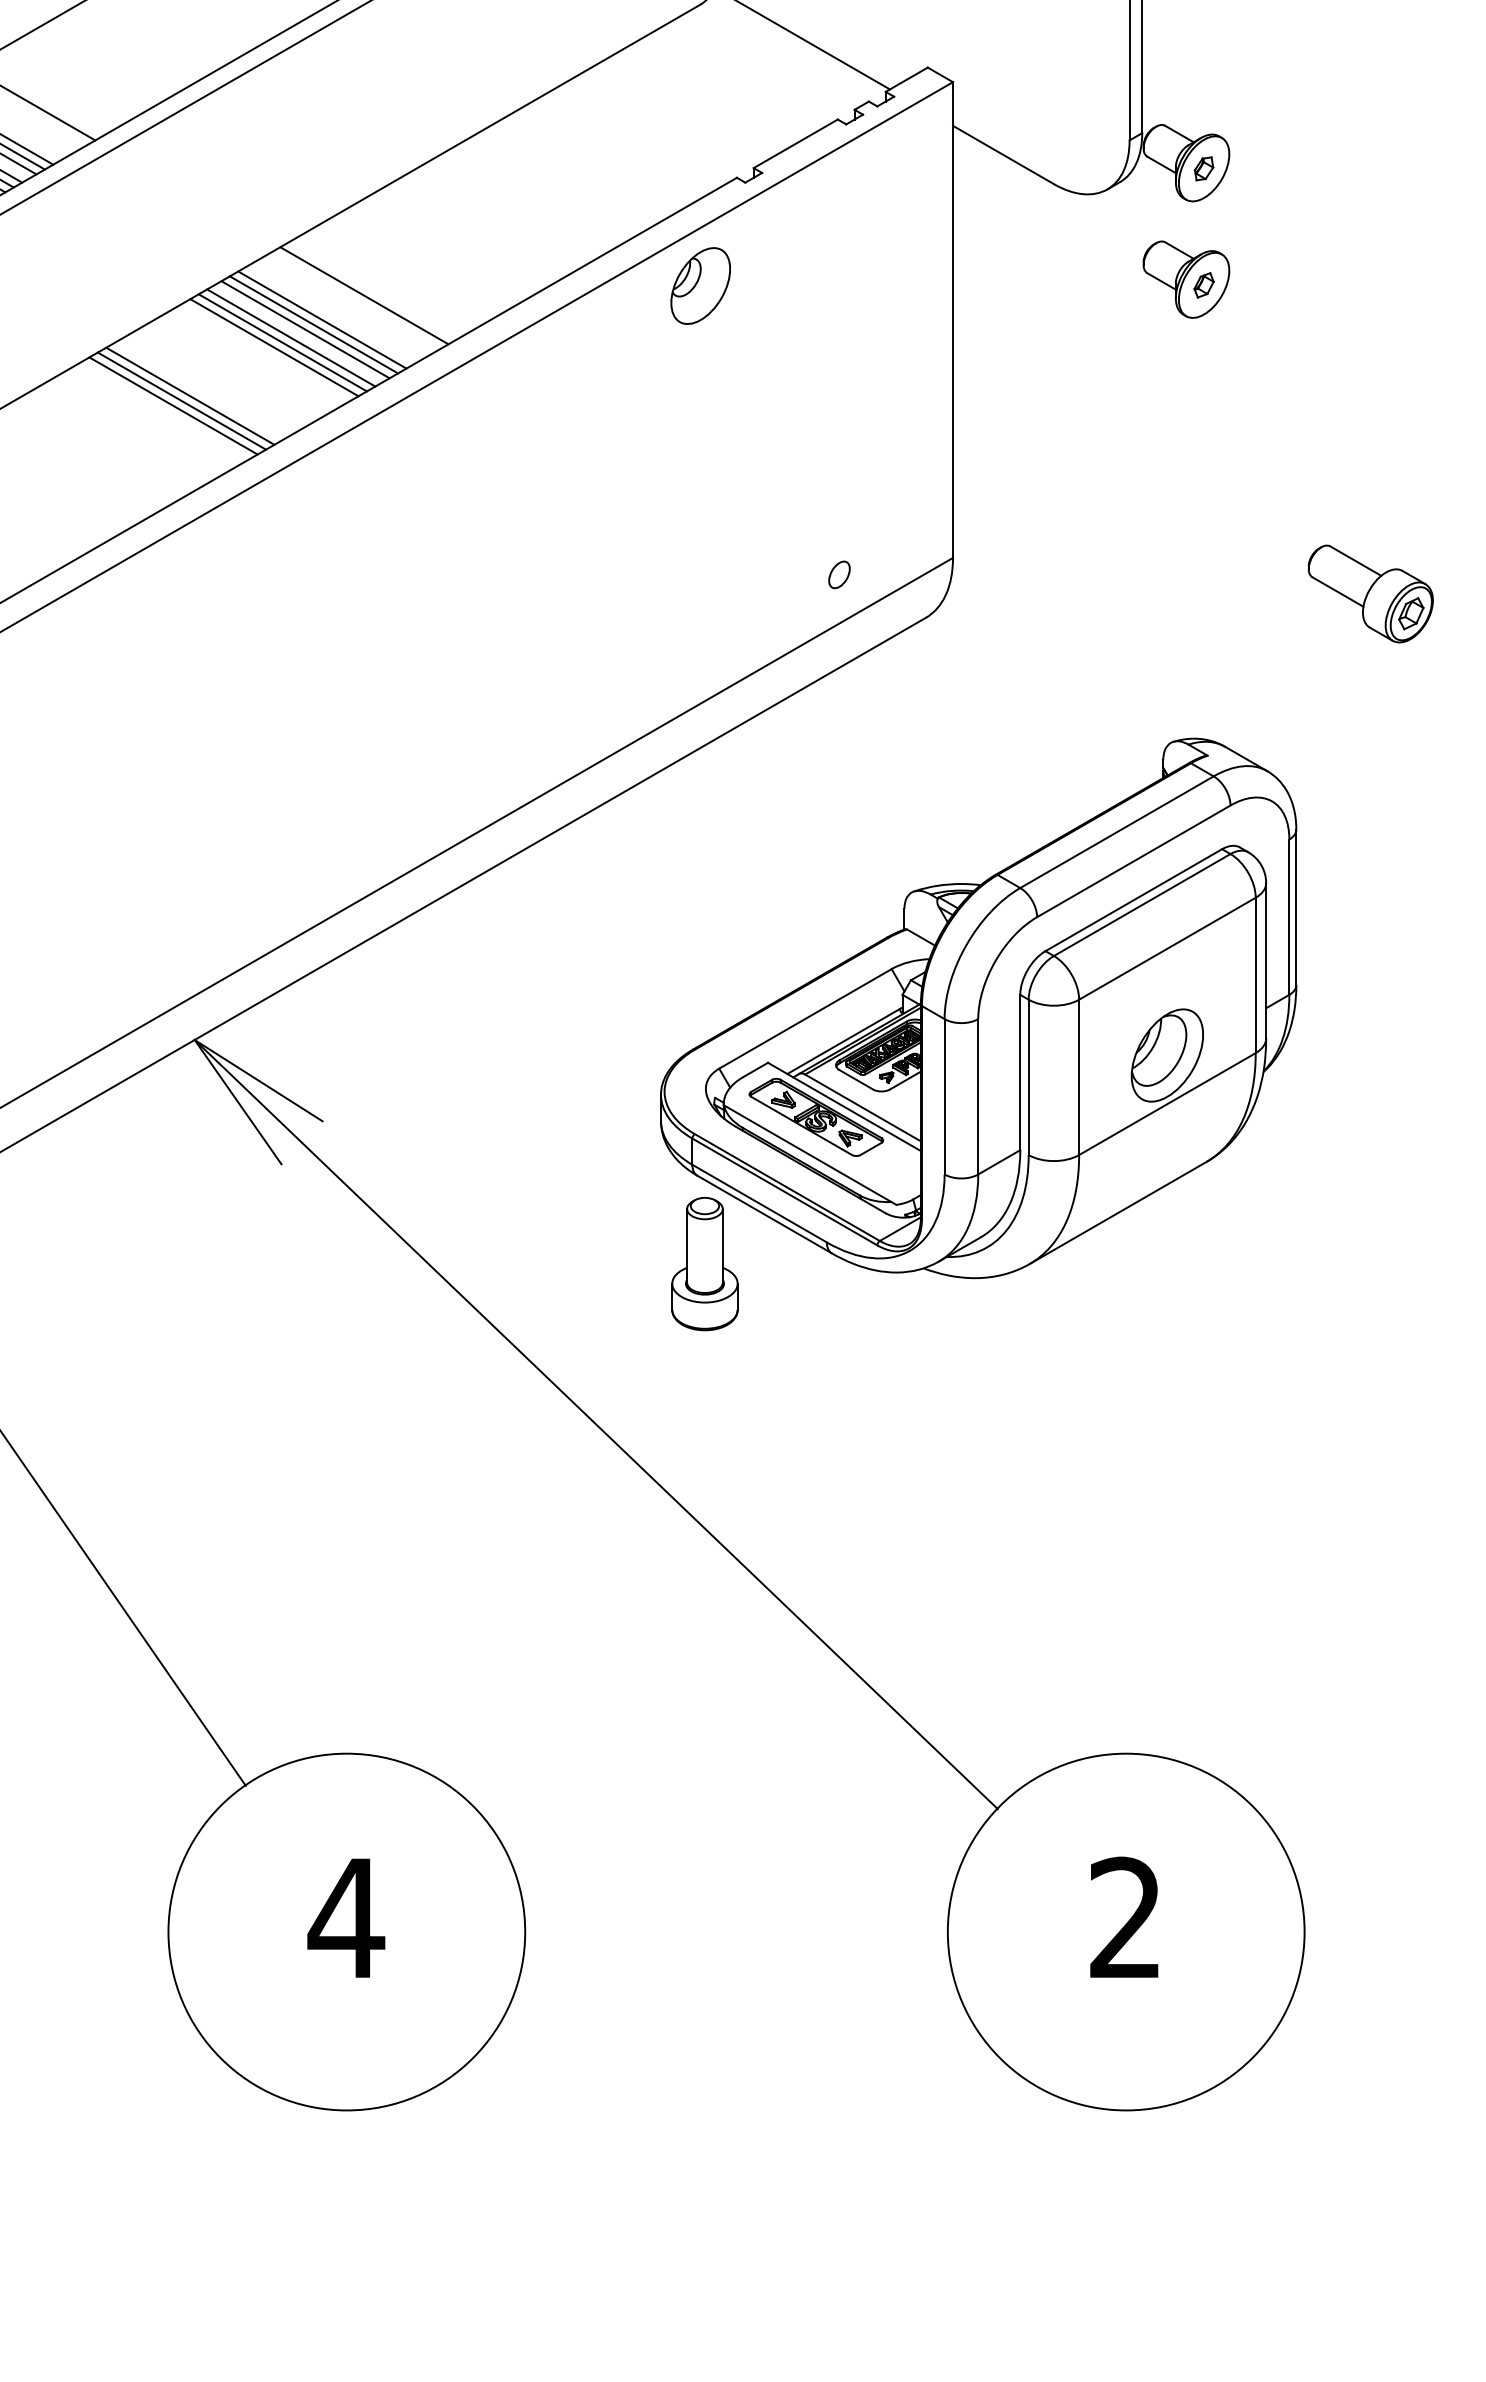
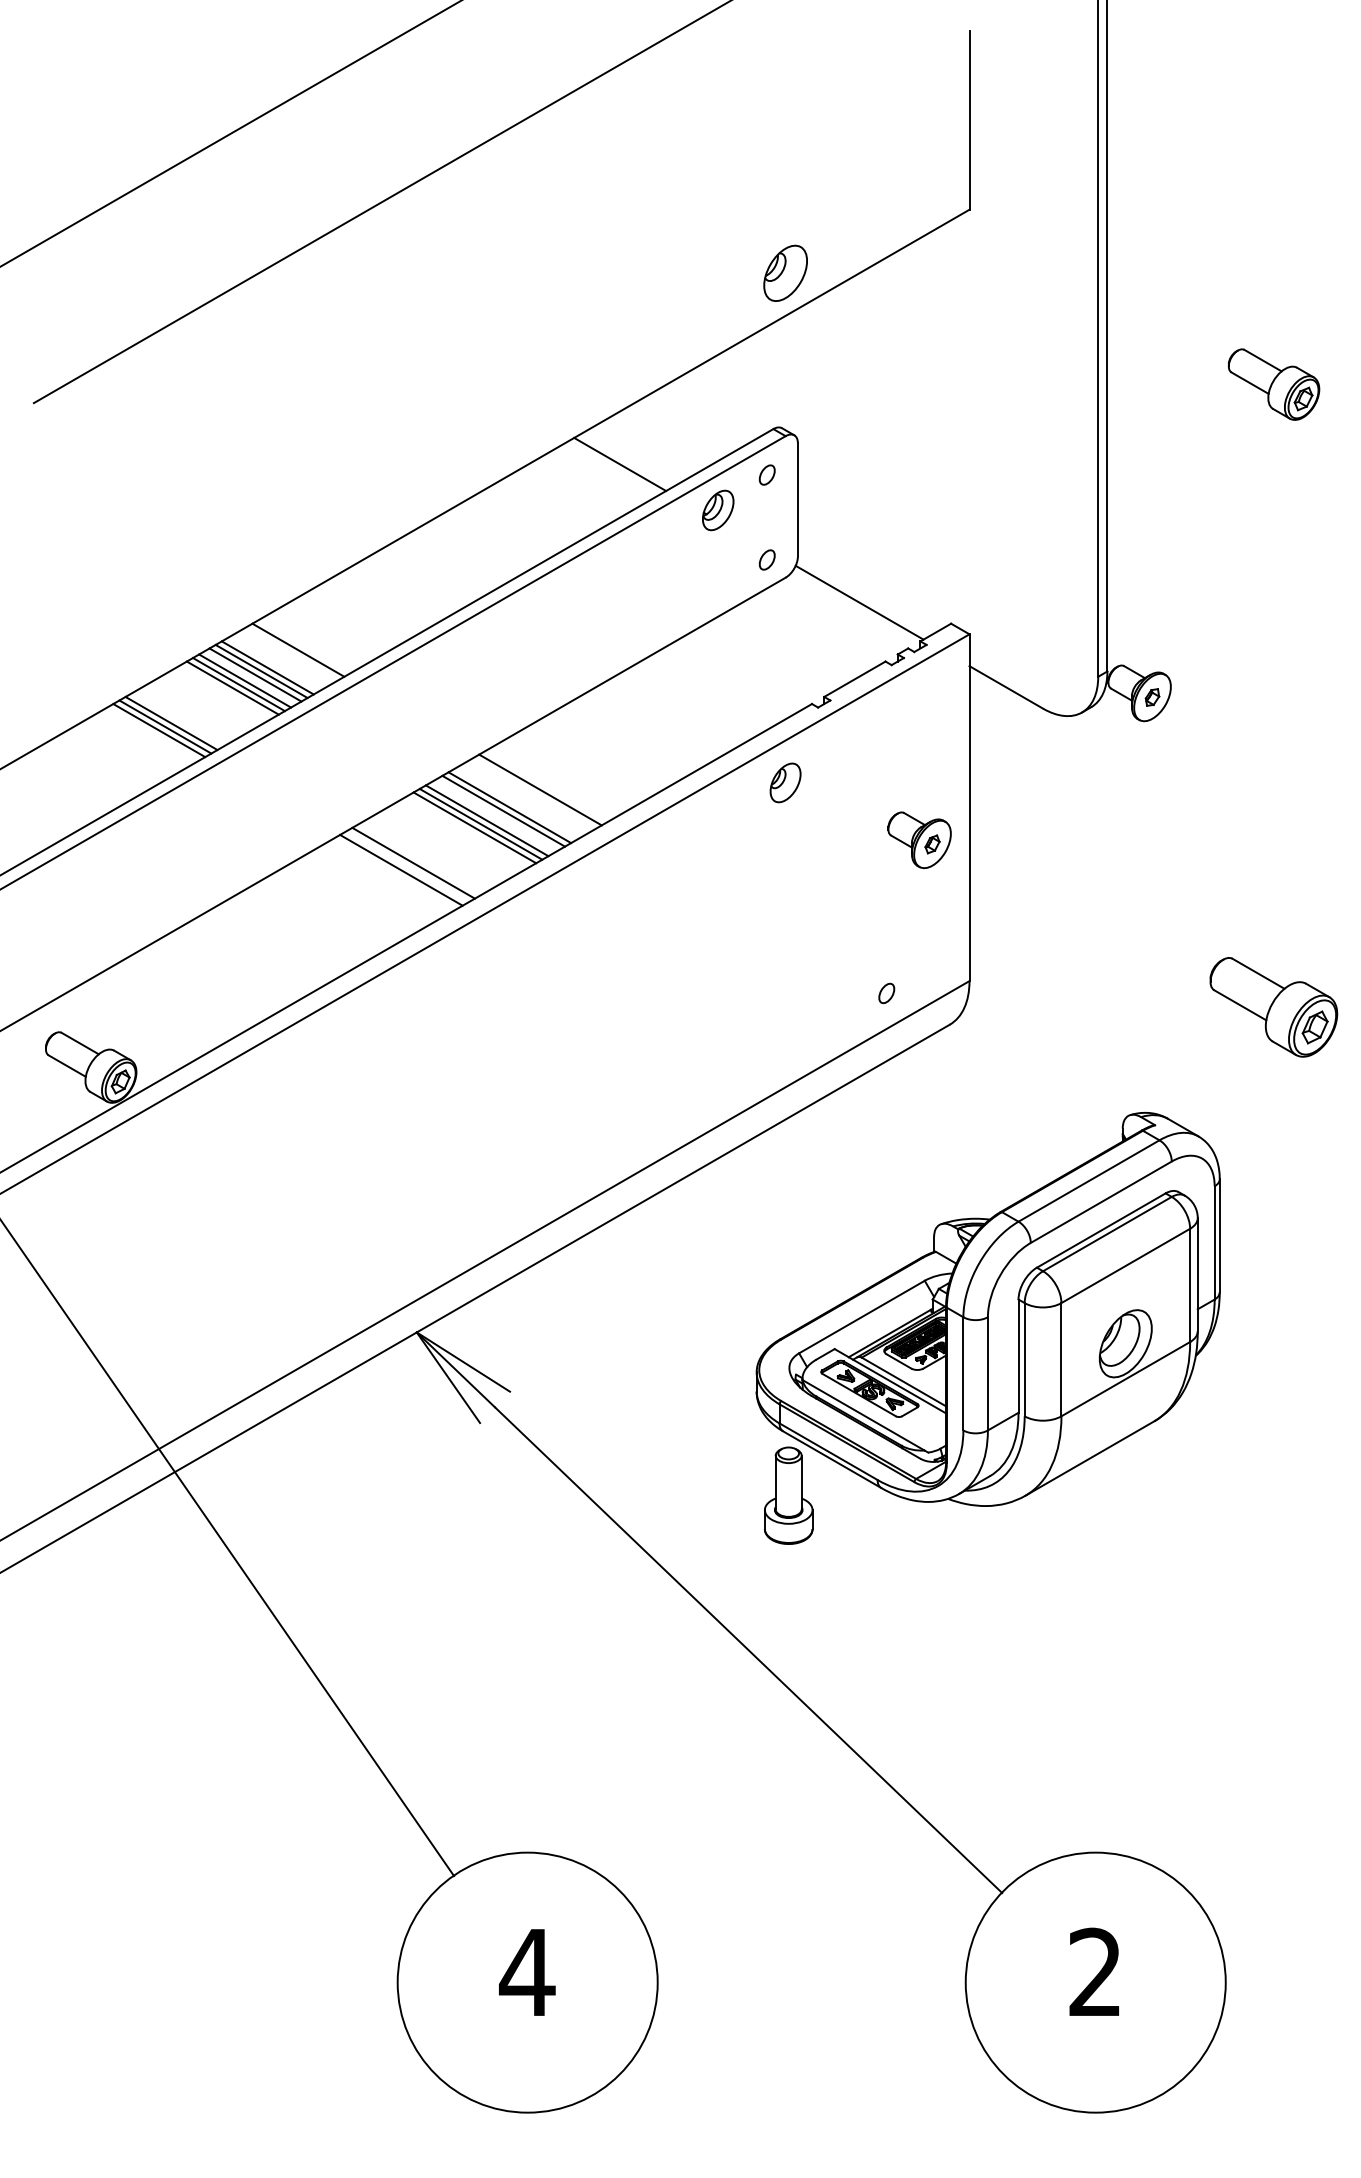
part: (1186, 279) -> (919, 840), moved
part: (700, 285) -> (785, 782), size x0.7
line: (305, 329) -> (497, 814), removed
line: (181, 400) -> (407, 866), removed
part: (1371, 594) -> (1274, 1007), size x1.4

